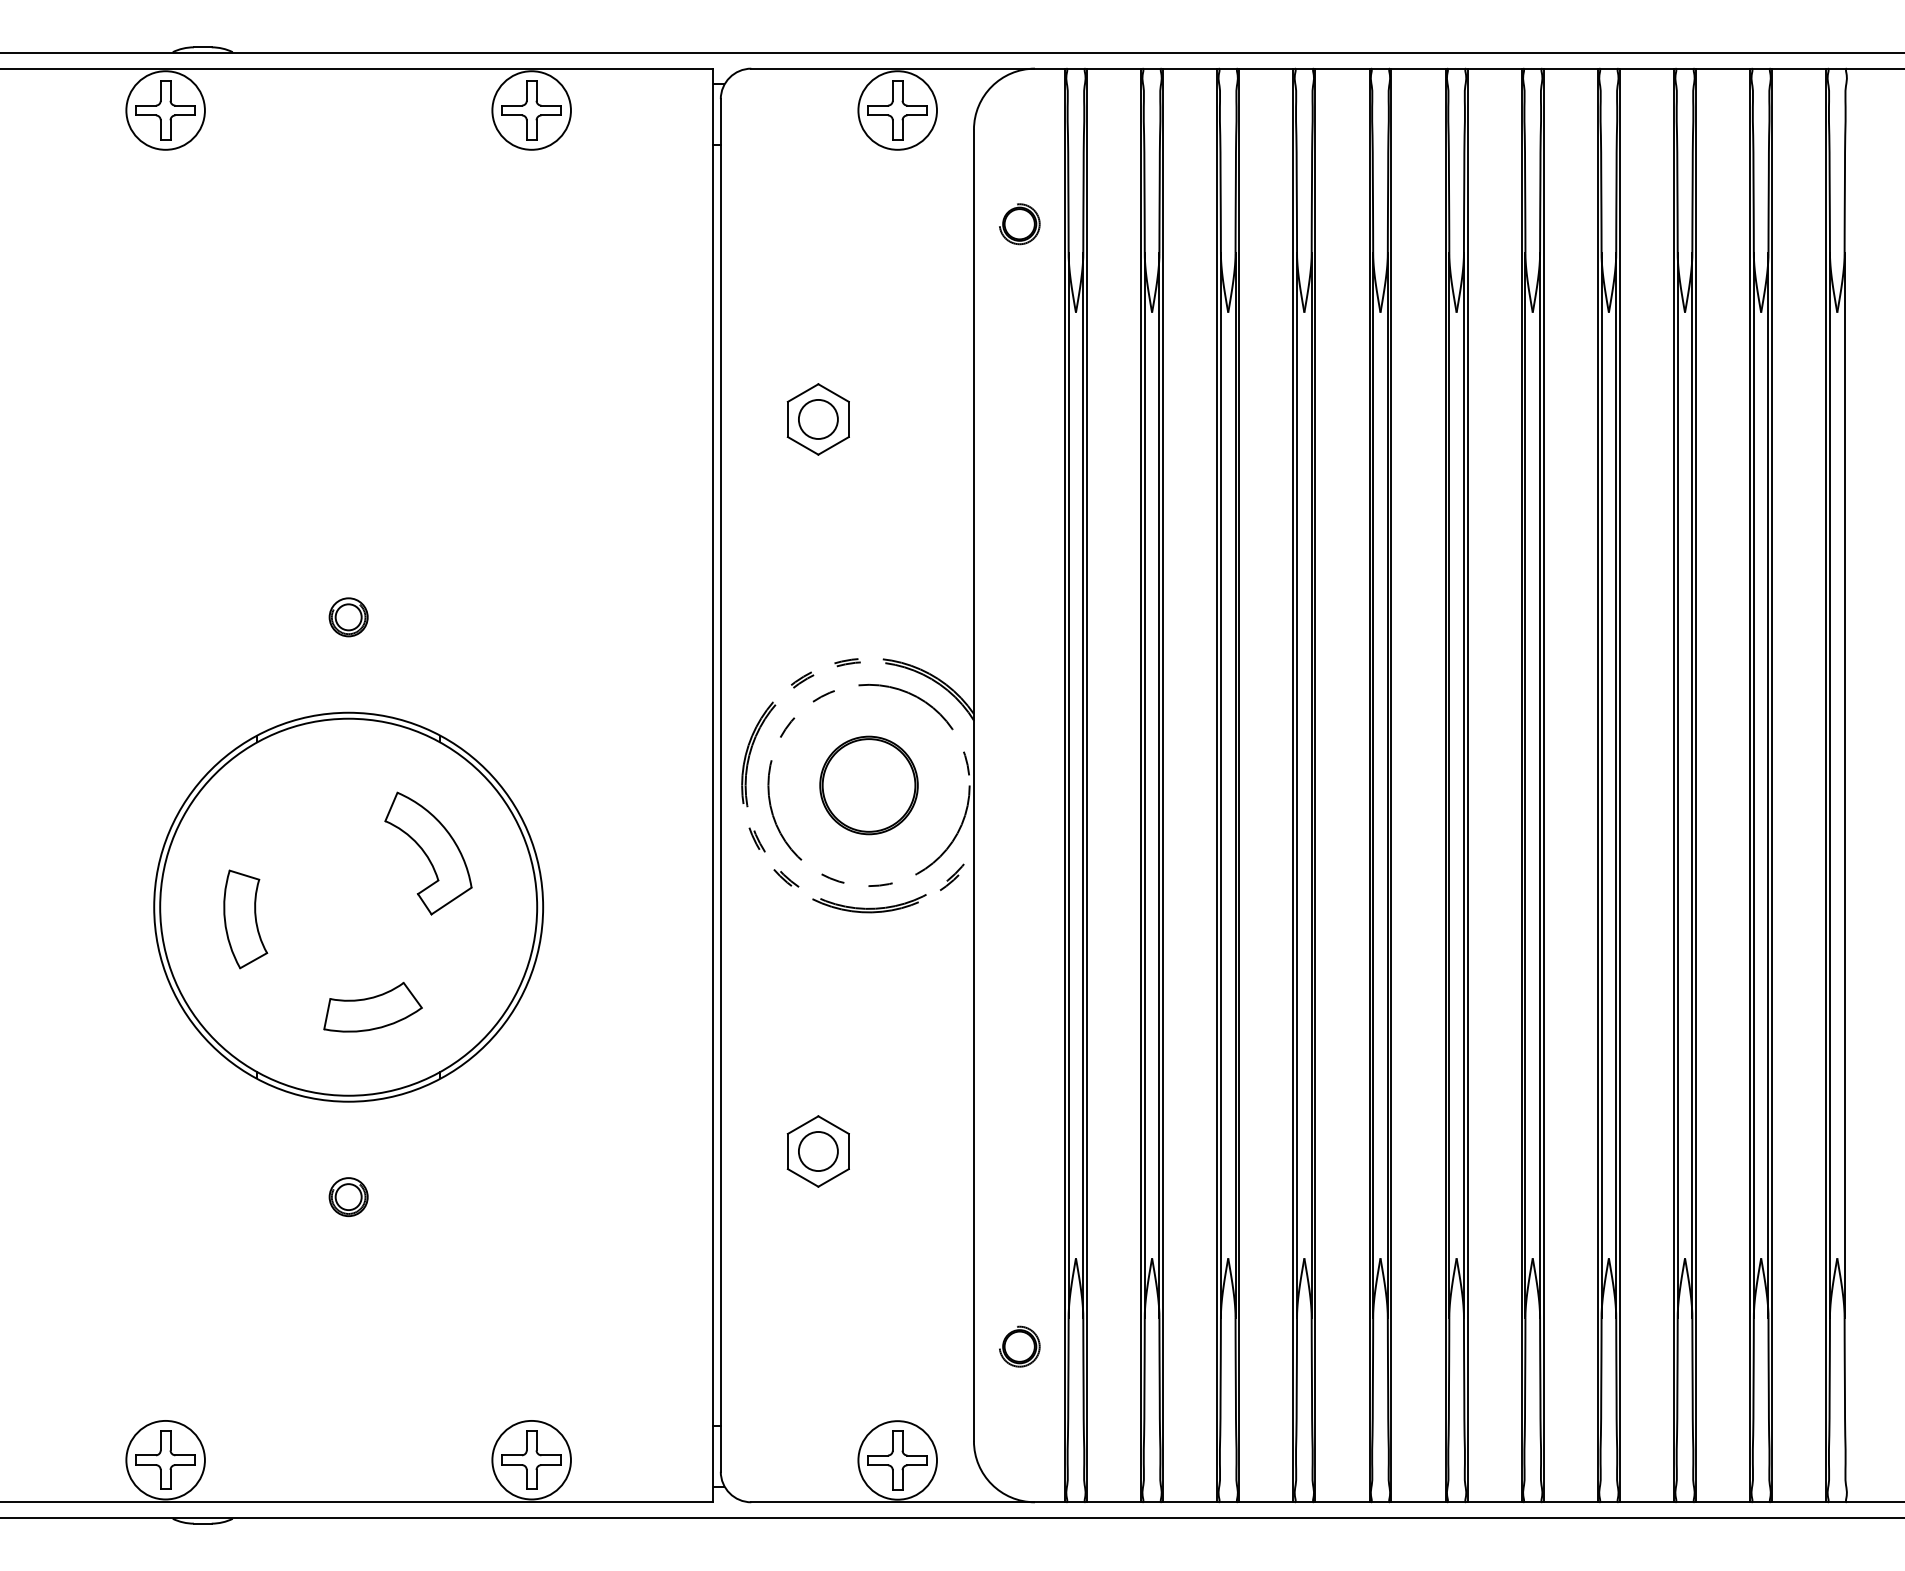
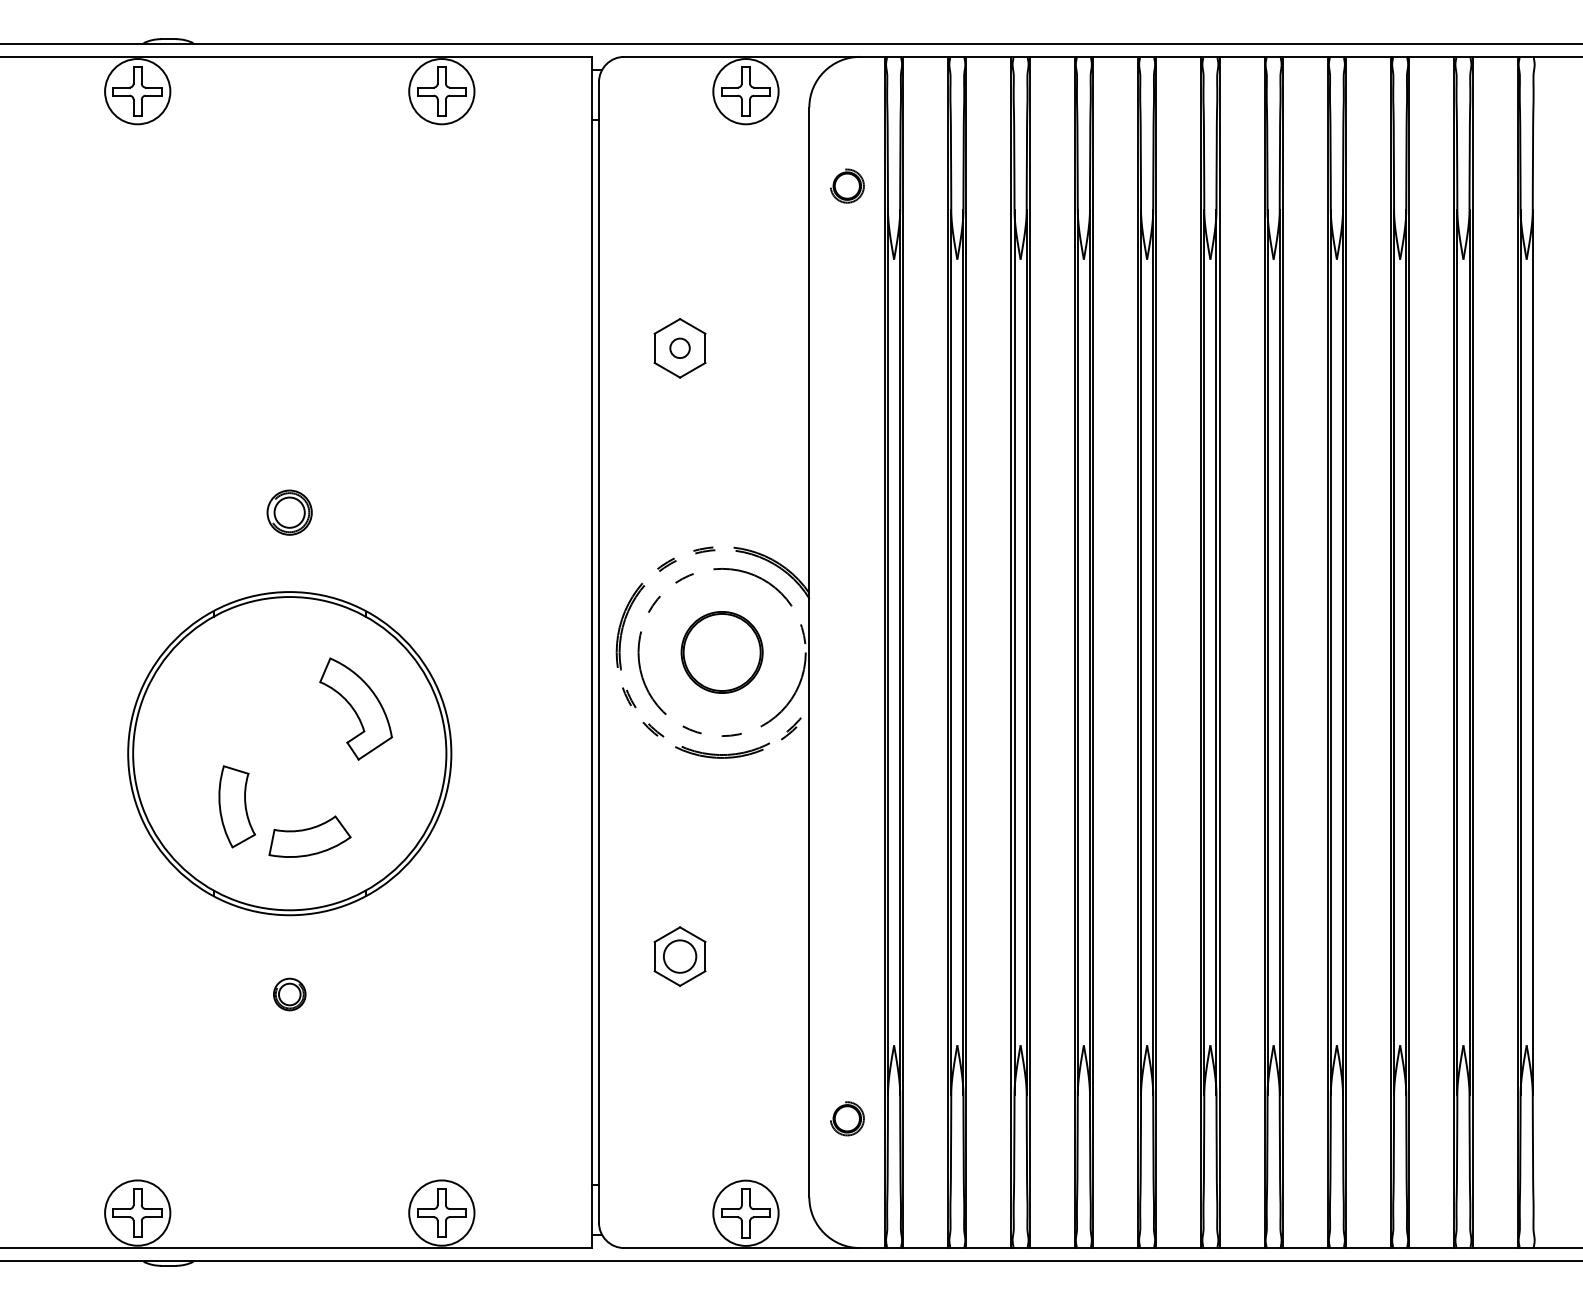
circle: (817, 419) -> (679, 348), size x0.6
part: (348, 617) -> (289, 512), size x1.4
part: (244, 919) -> (236, 806), moved

